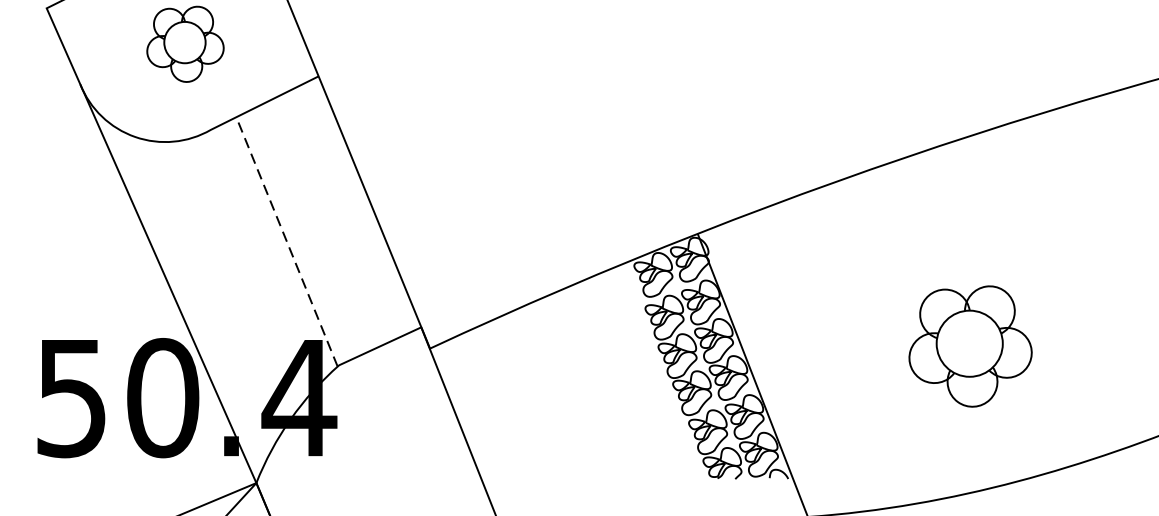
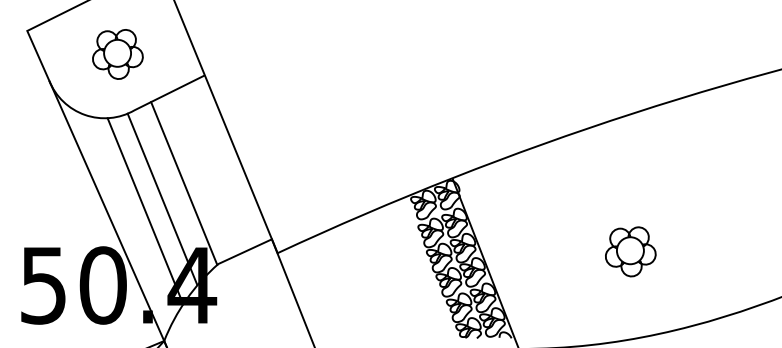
line: (287, 241) -> (184, 183), dashed -> solid
line: (253, 264) -> (162, 198), added
line: (227, 284) -> (145, 211), added
part: (970, 346) -> (630, 251), size x0.62

